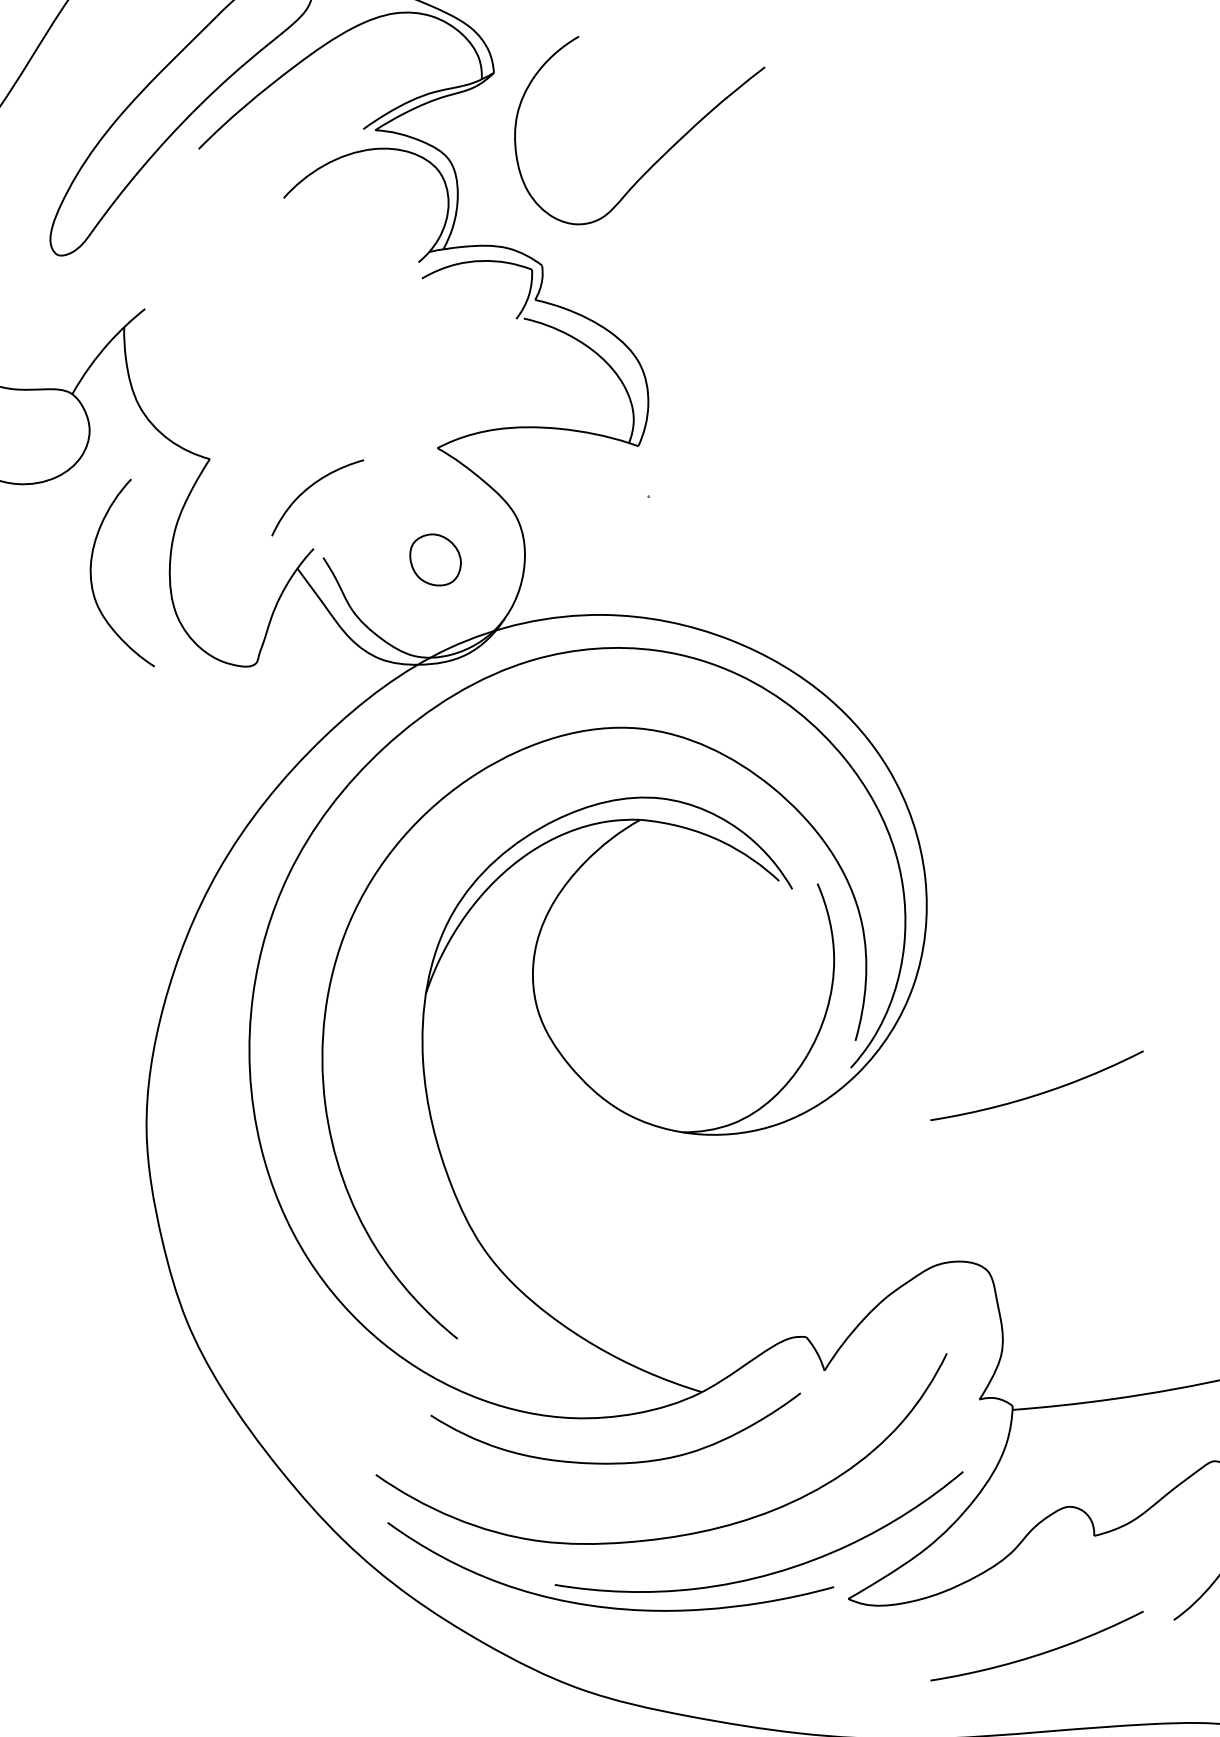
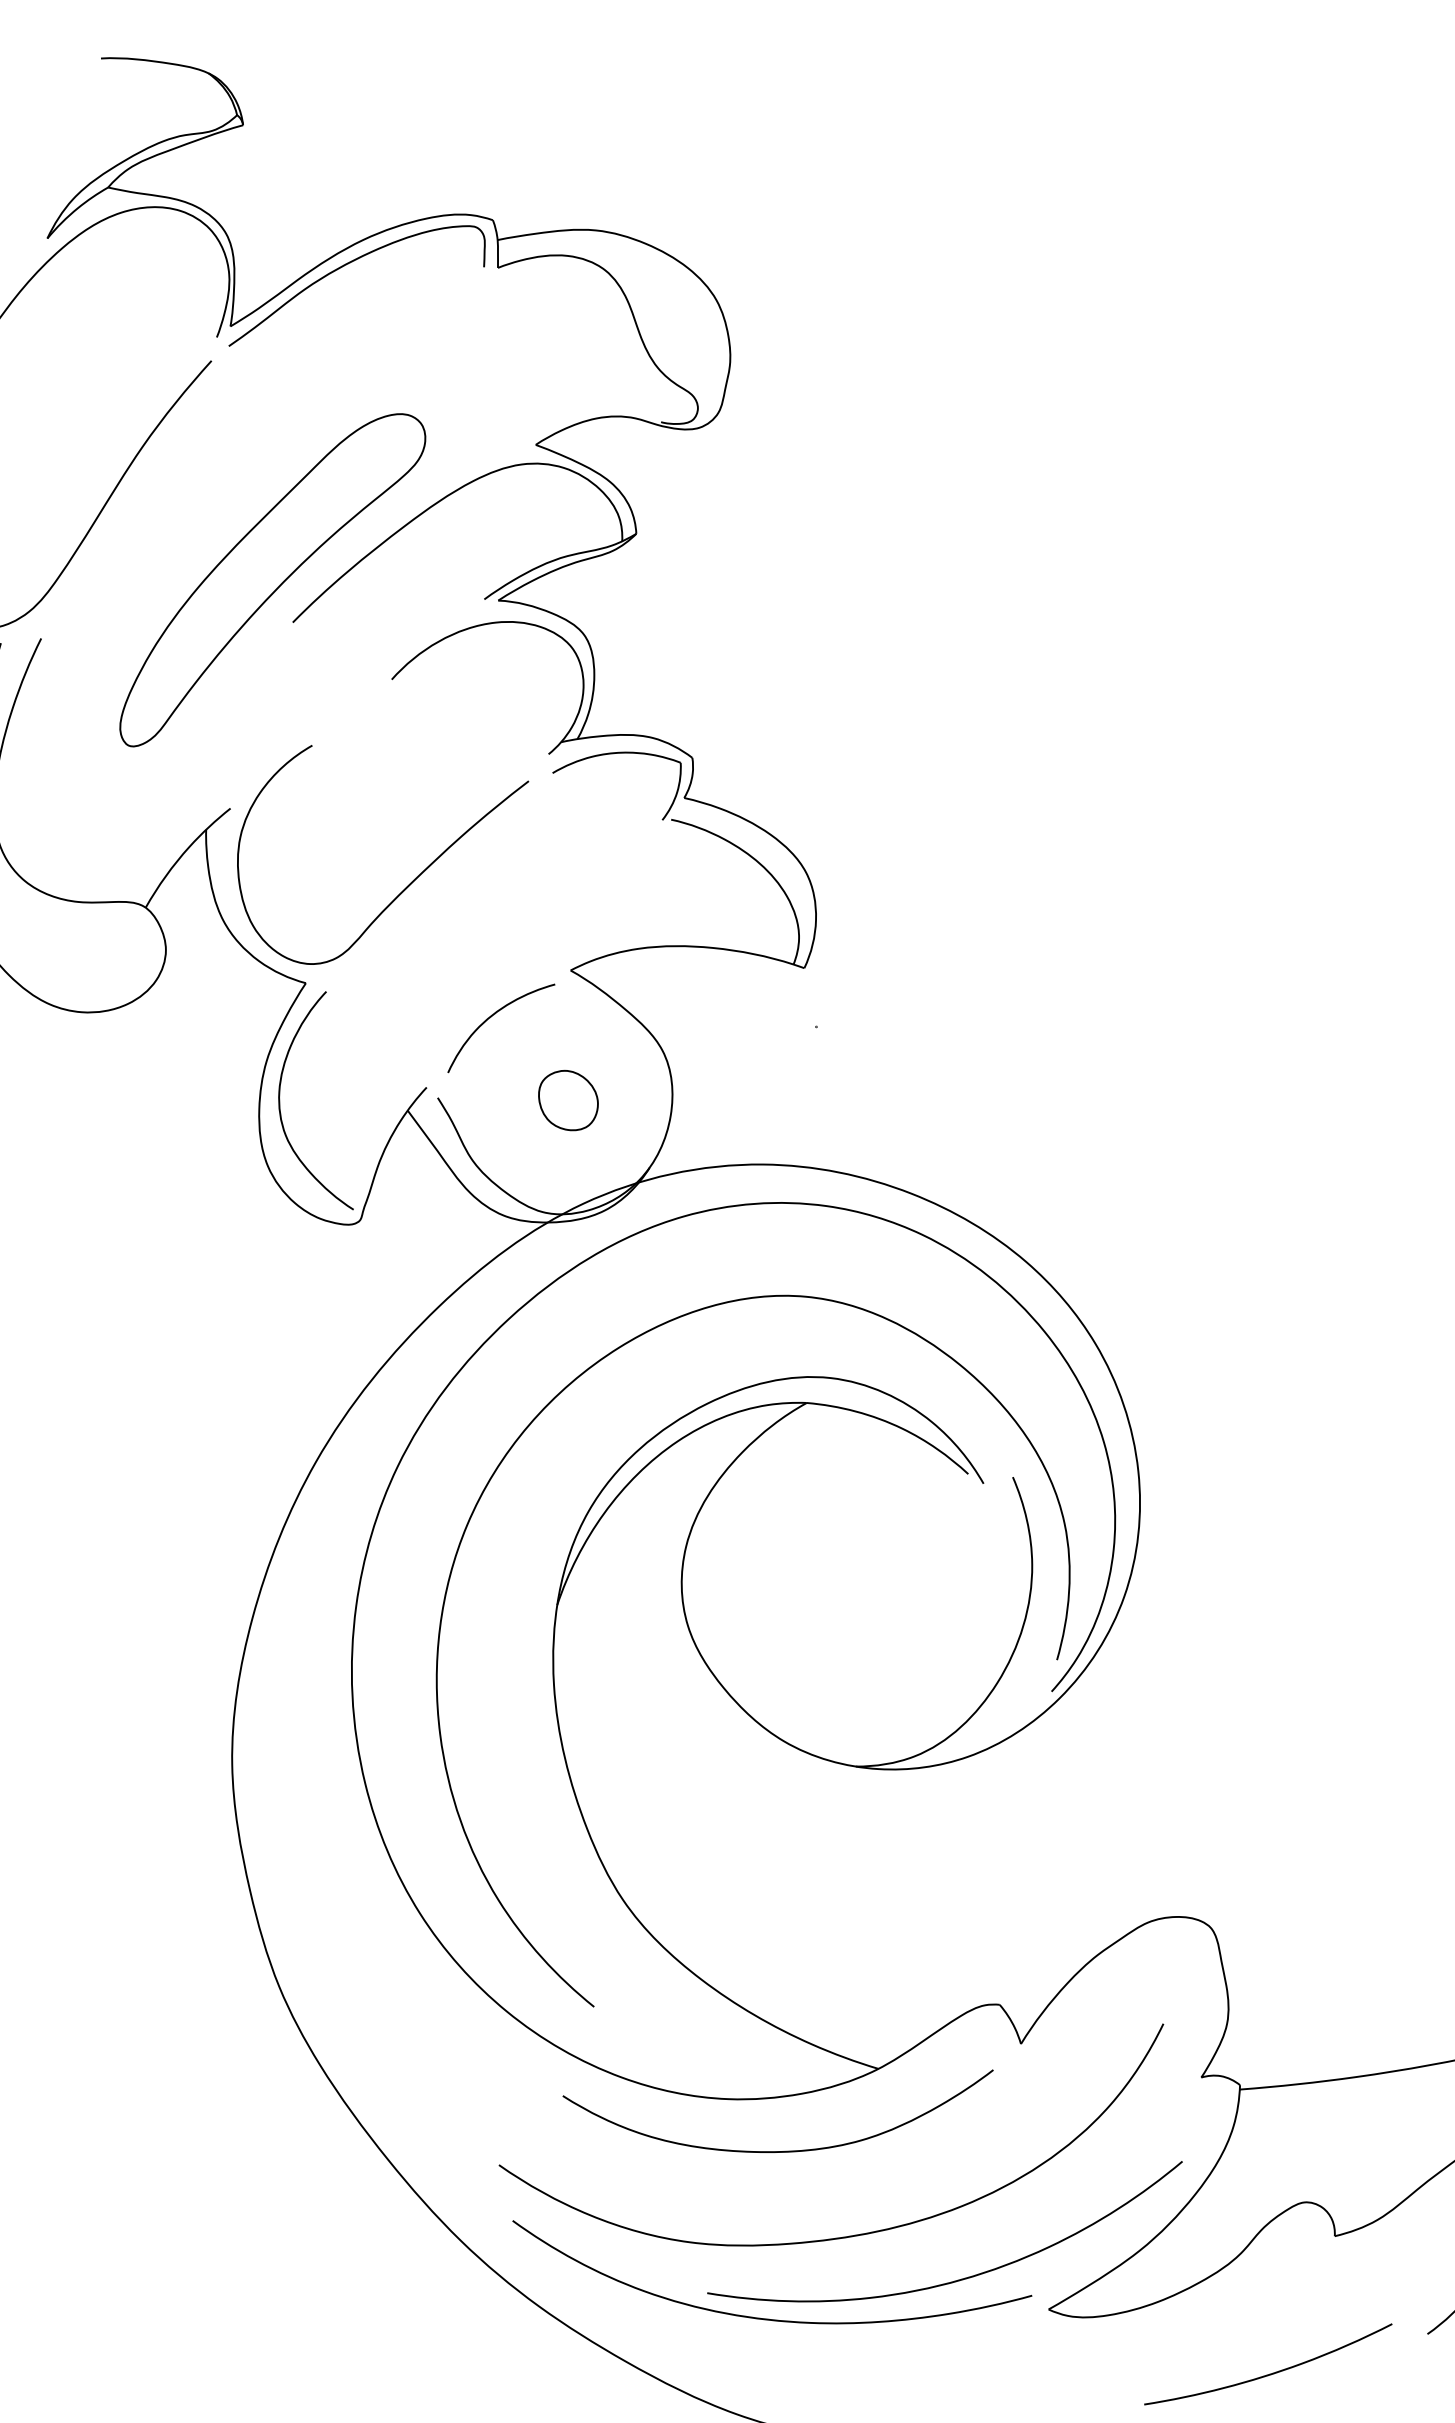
curve: (664, 153) -> (411, 881), moved
curve: (309, 488) -> (491, 1017), moved
curve: (91, 572) -> (280, 1100), moved
curve: (1040, 1092) -> (1272, 1720), removed

